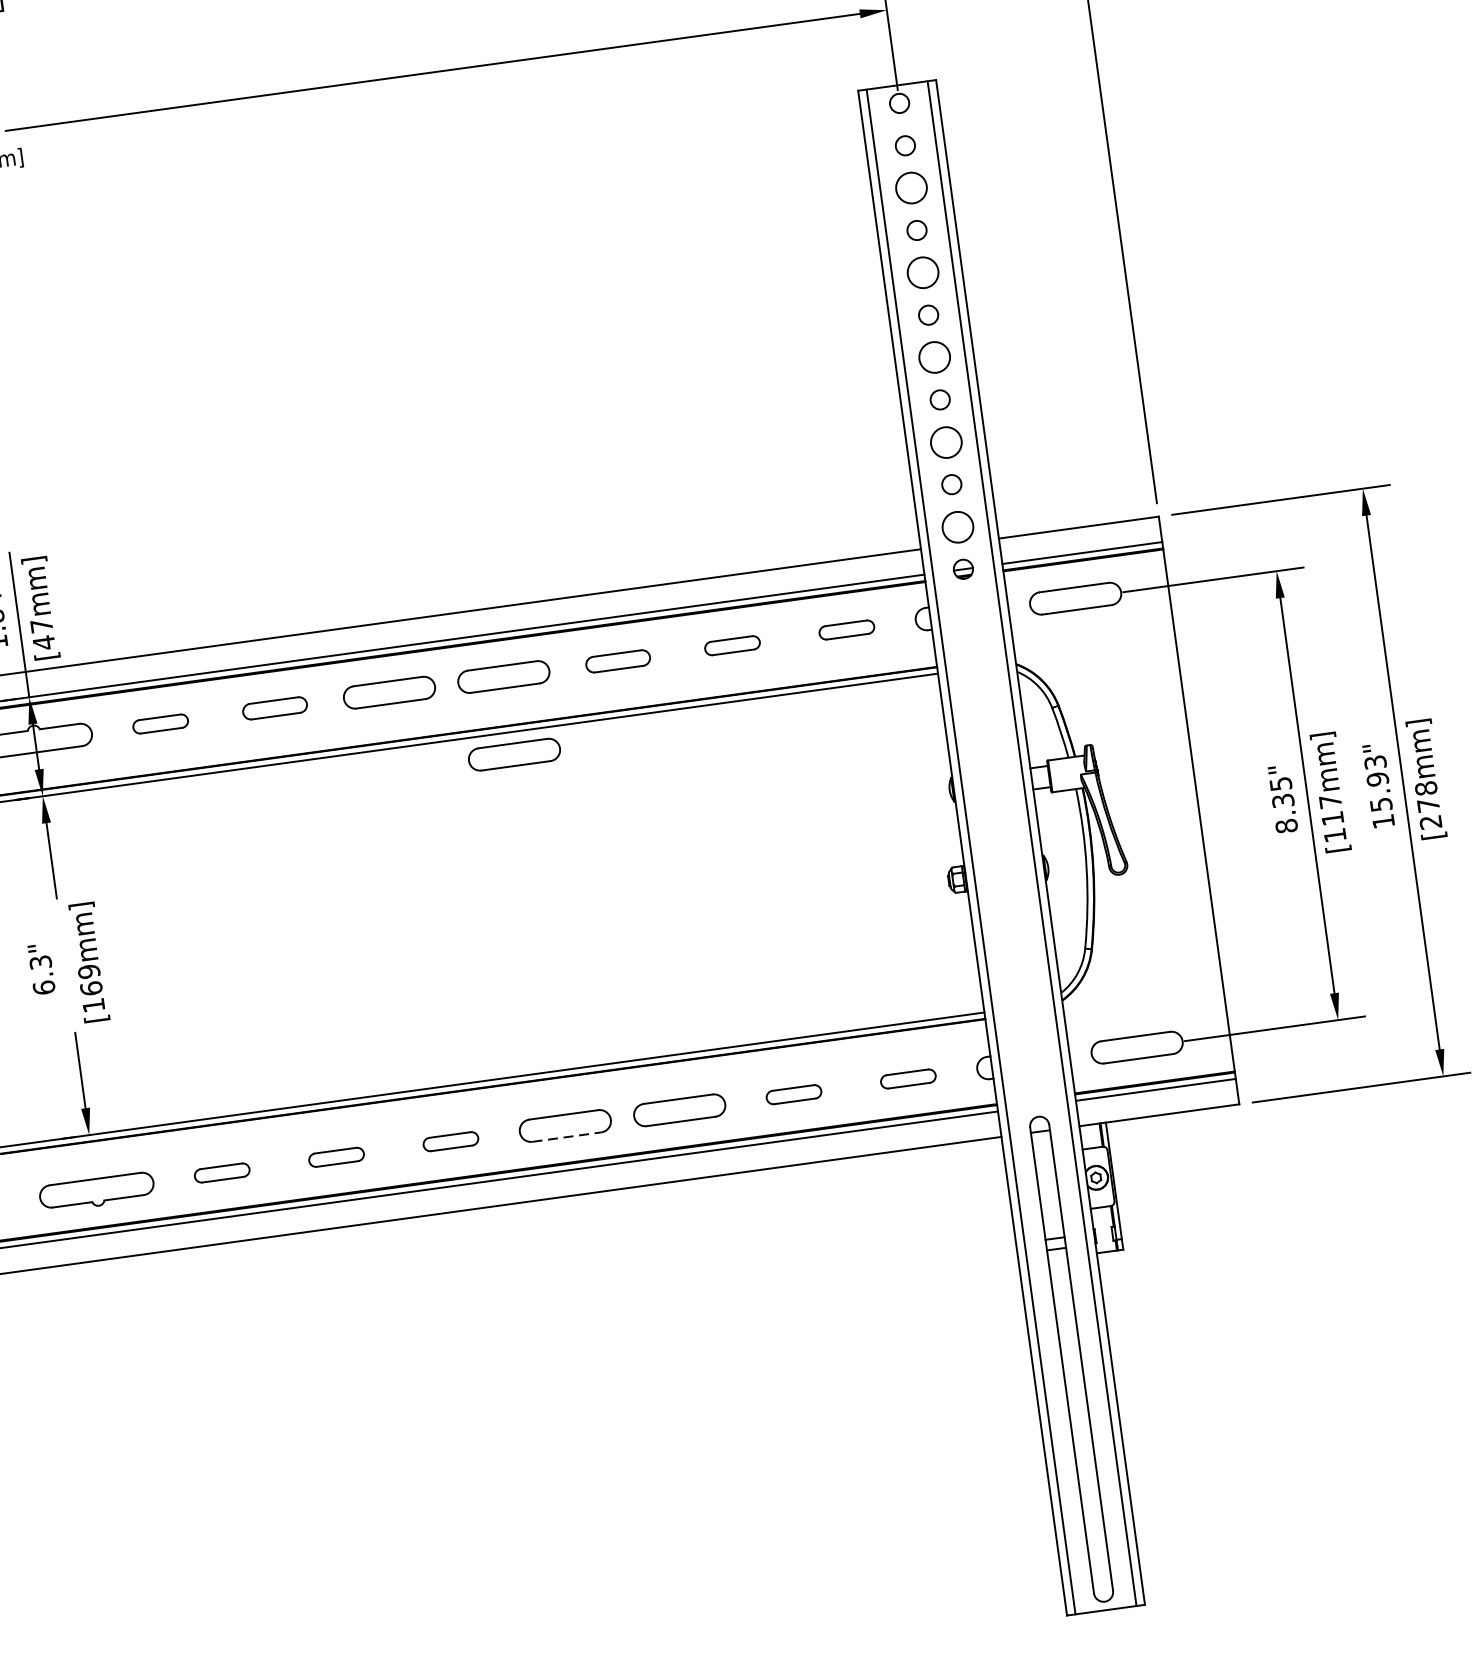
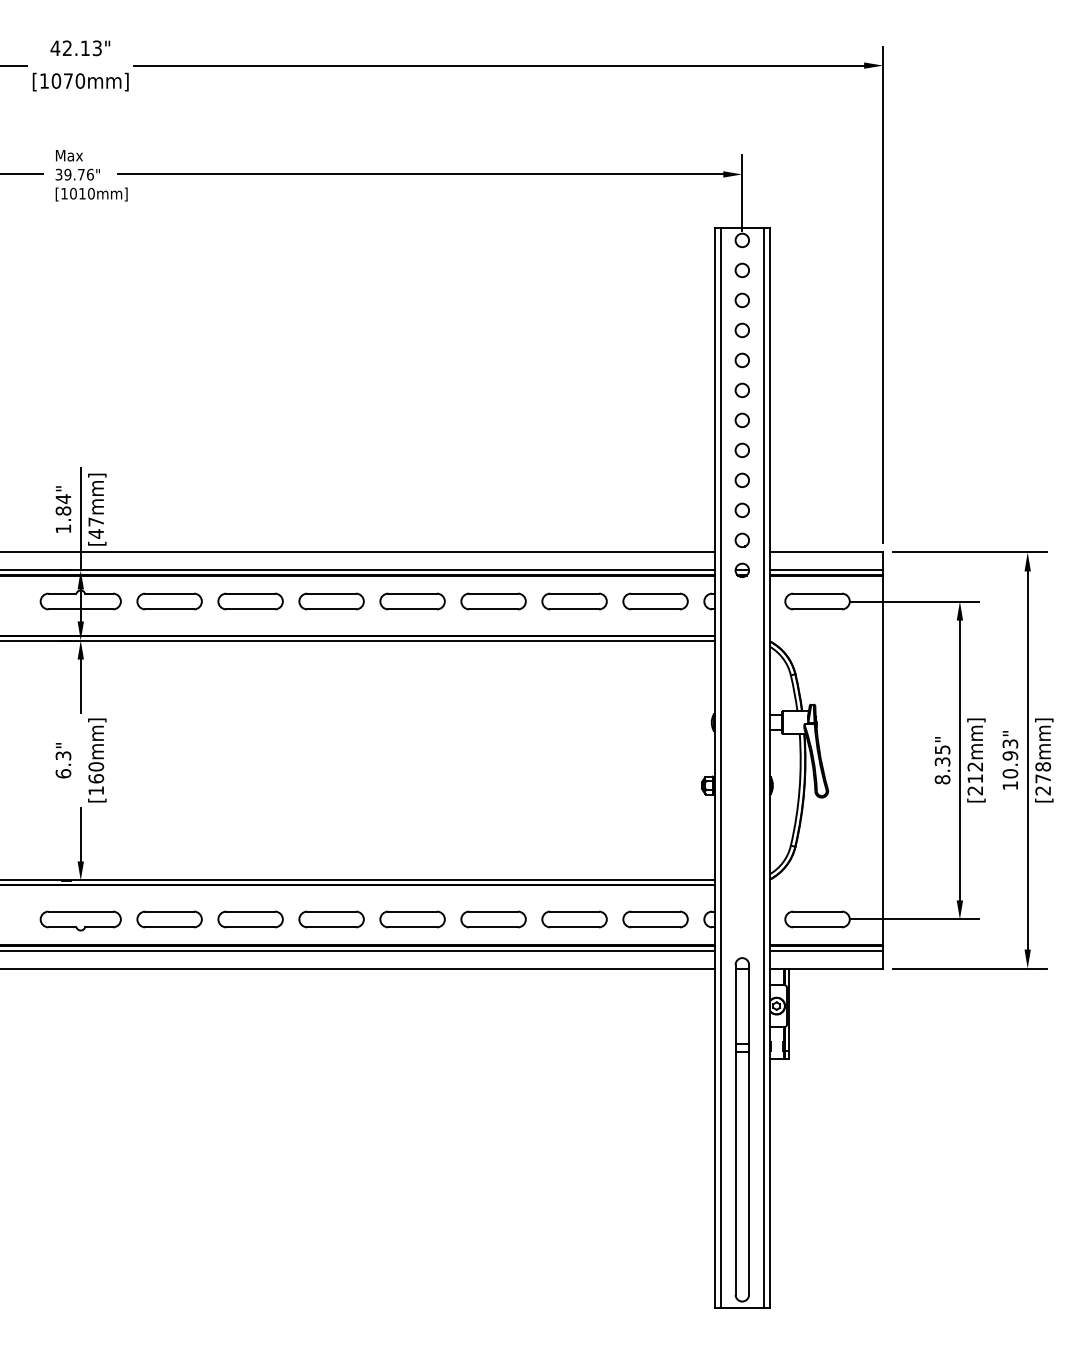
circle: (910, 188) -> (741, 300), size x0.62
circle: (921, 273) -> (741, 360), size x0.62
circle: (933, 357) -> (741, 420), size x0.62
circle: (944, 441) -> (741, 479), size x0.62
circle: (956, 525) -> (741, 539), size x0.62
part: (846, 630) -> (655, 601), size x1.67
part: (732, 645) -> (574, 601), size x1.67
part: (618, 661) -> (493, 601), size x1.43
part: (274, 708) -> (250, 601), size x1.43
part: (160, 724) -> (169, 601), size x1.67
part: (514, 754) -> (412, 656), removed
text: (1381, 804) -> (1010, 773), 15.93" -> 10.93"
text: (1331, 818) -> (974, 778), [117mm] -> [212mm]
text: (89, 971) -> (96, 766), [169mm] -> [160mm]
part: (908, 1079) -> (655, 919), size x1.67
part: (793, 1094) -> (574, 919), size x1.67
line: (568, 1137) -> (413, 927), dashed -> solid
part: (450, 1141) -> (331, 919), size x1.67
part: (336, 1157) -> (250, 919), size x1.67
part: (222, 1173) -> (169, 919), size x1.67

